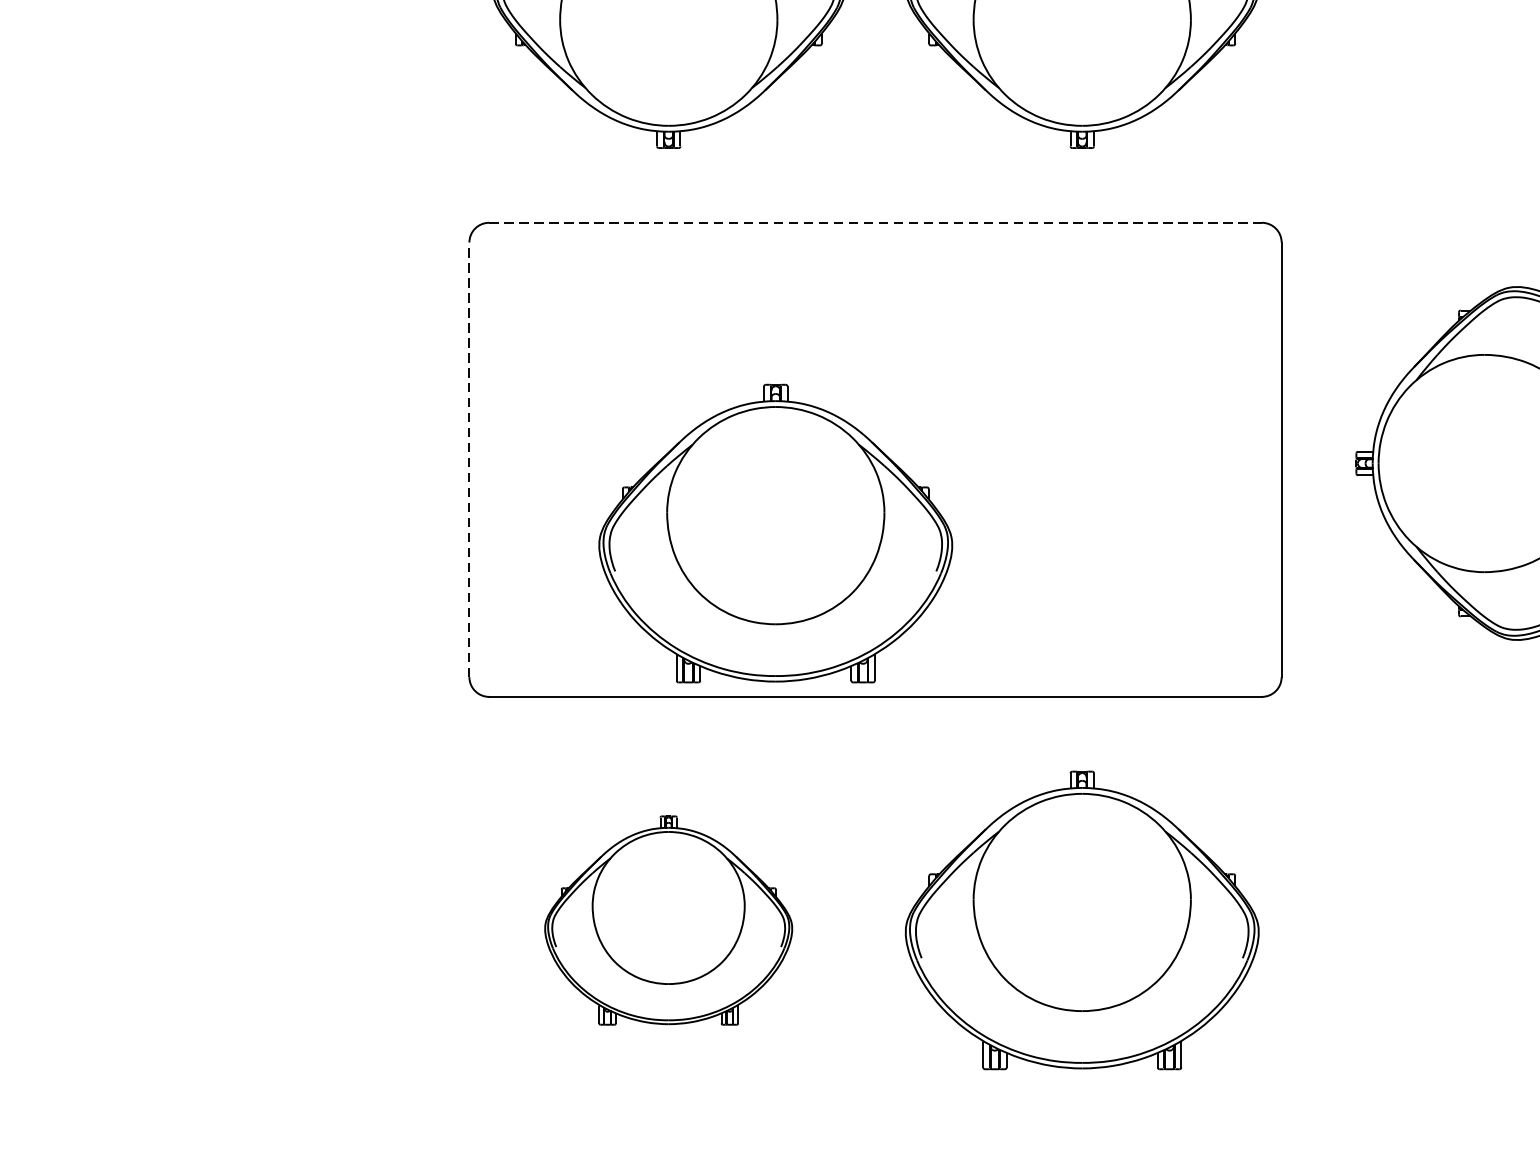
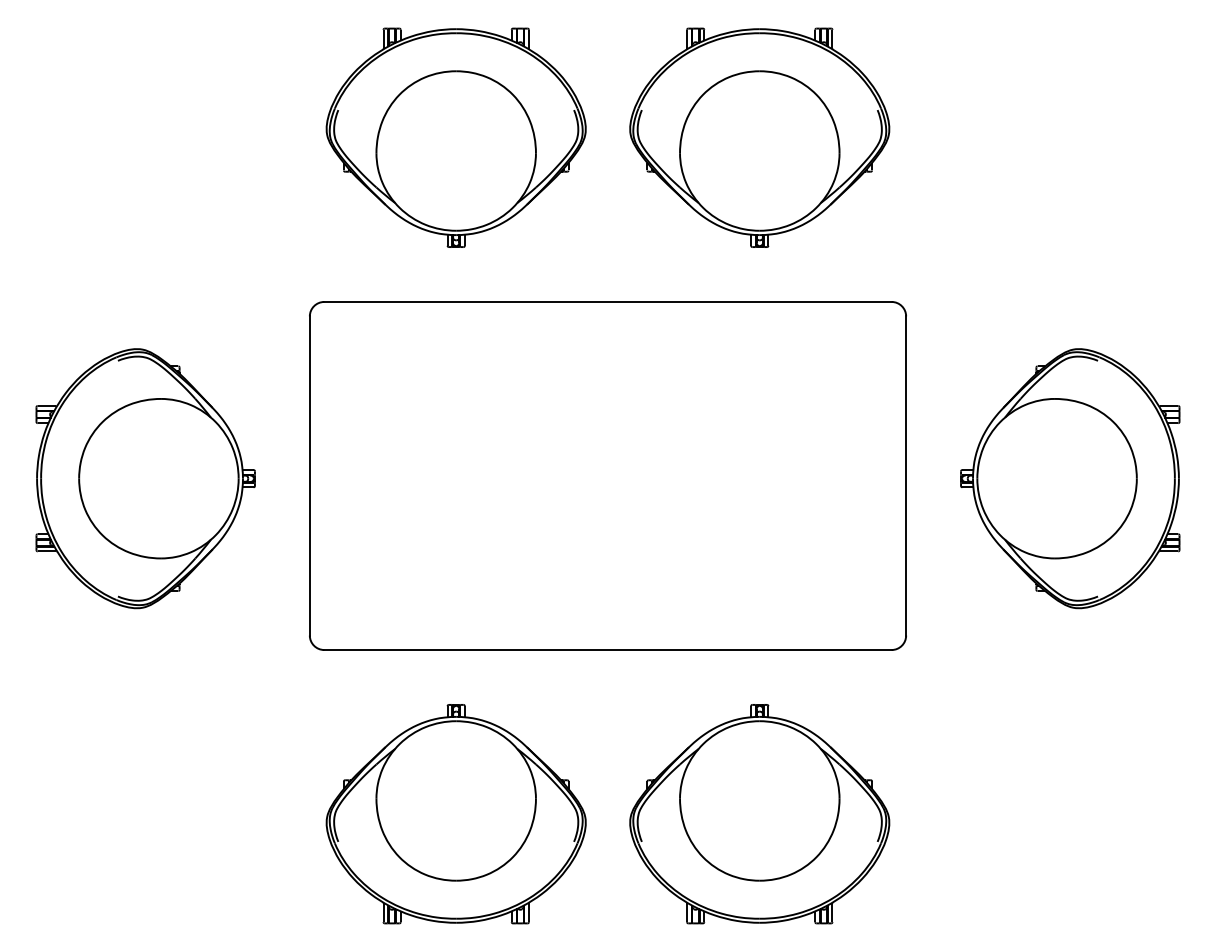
line: (876, 222) -> (608, 301), dashed -> solid
line: (468, 459) -> (309, 475), dashed -> solid
part: (245, 463) -> (145, 478), added
part: (775, 534) -> (534, 530), removed
part: (667, 920) -> (455, 814), size x1.43

